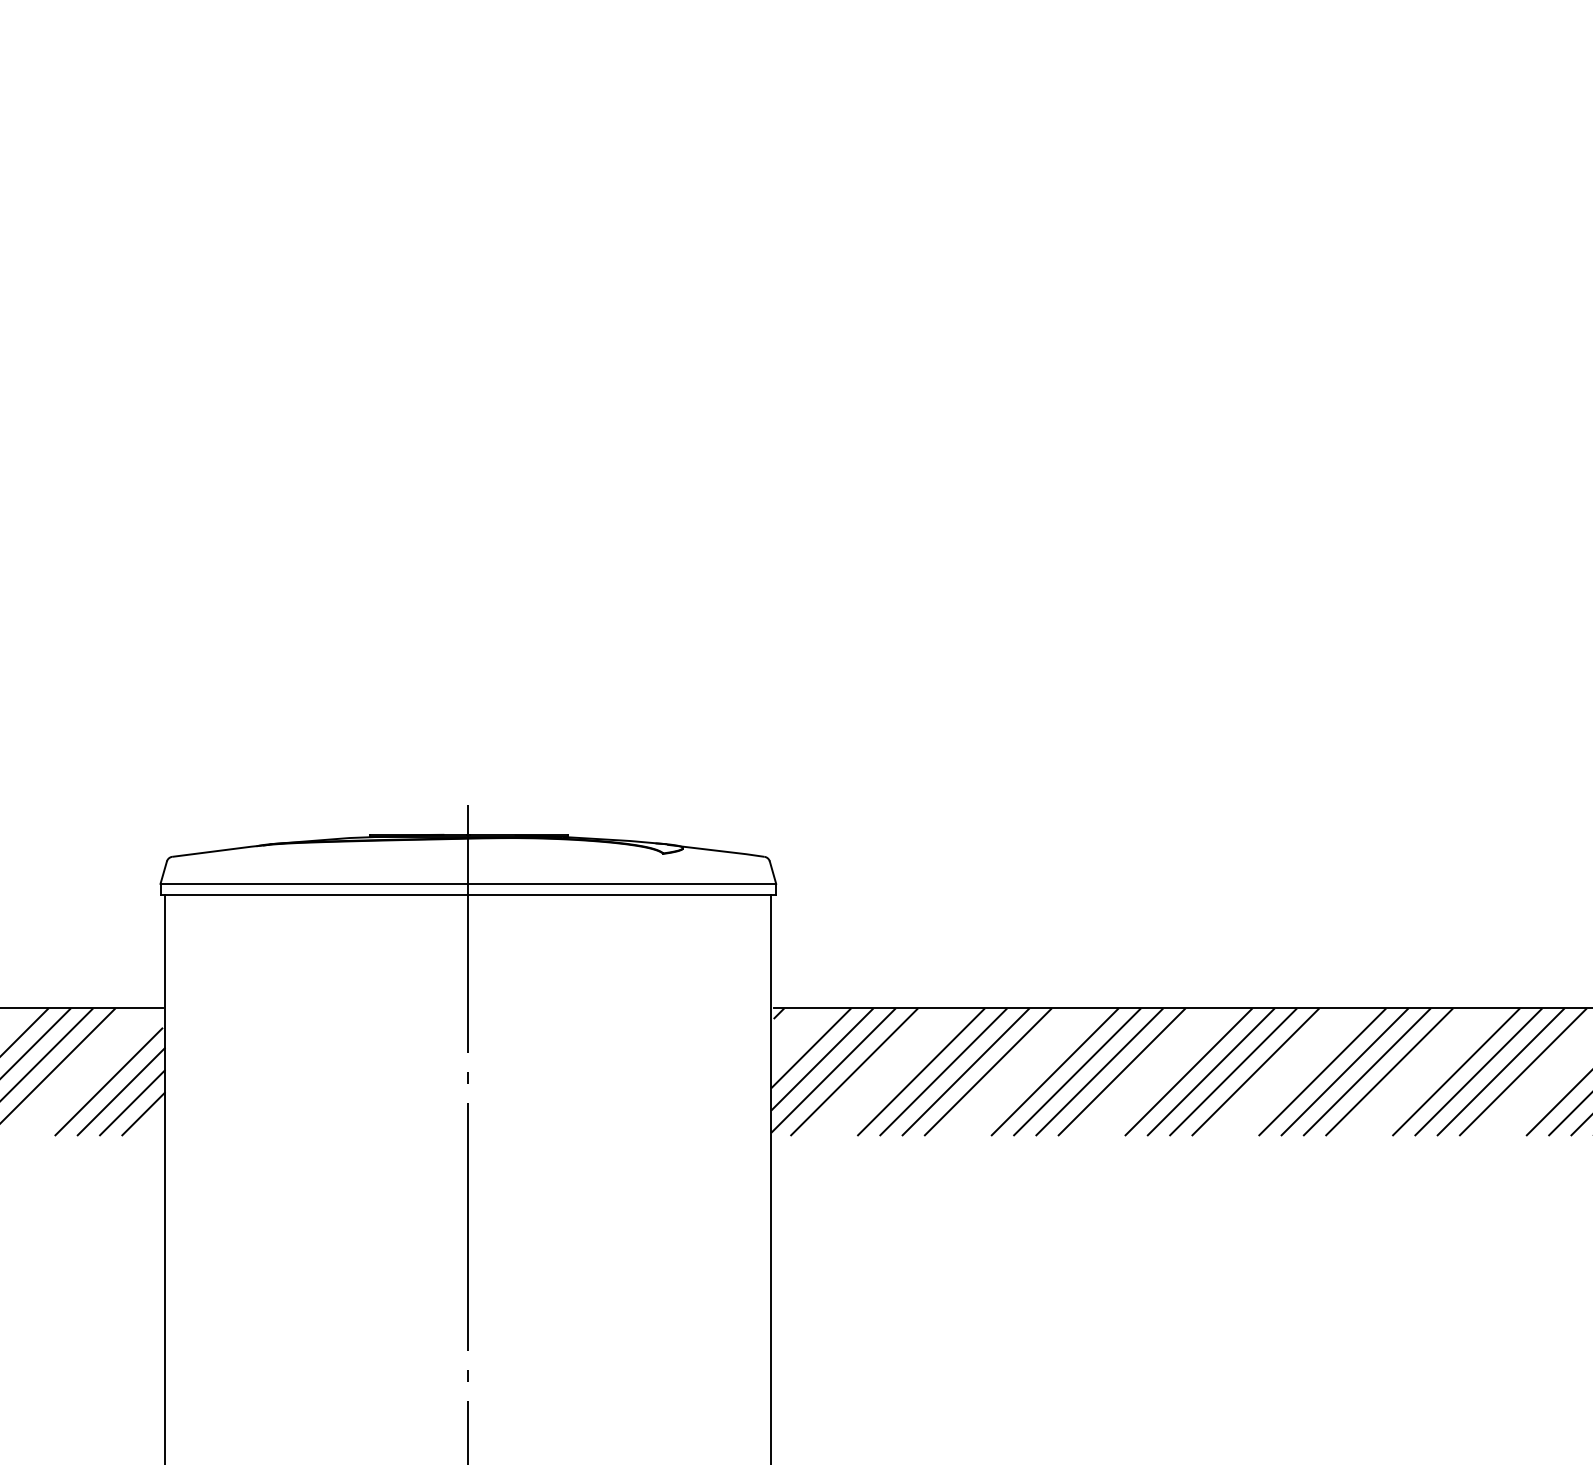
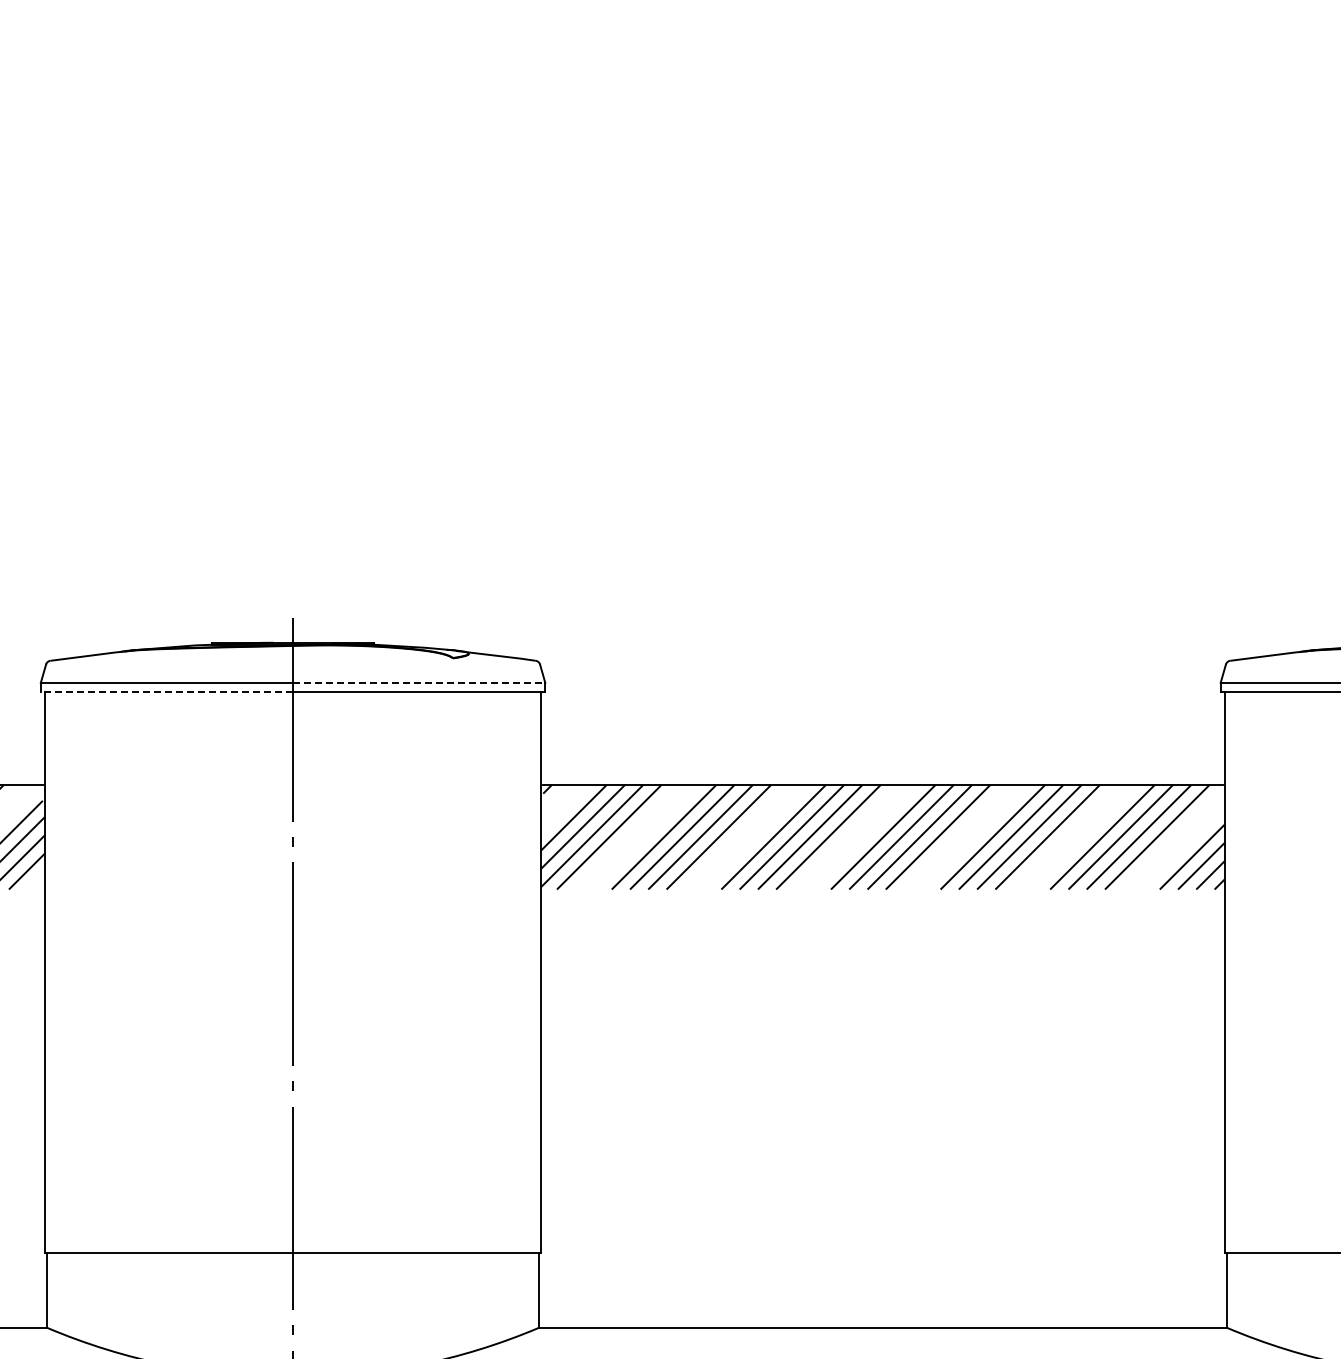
line: (622, 883) -> (419, 682), solid -> dashed
line: (313, 894) -> (166, 691), solid -> dashed

